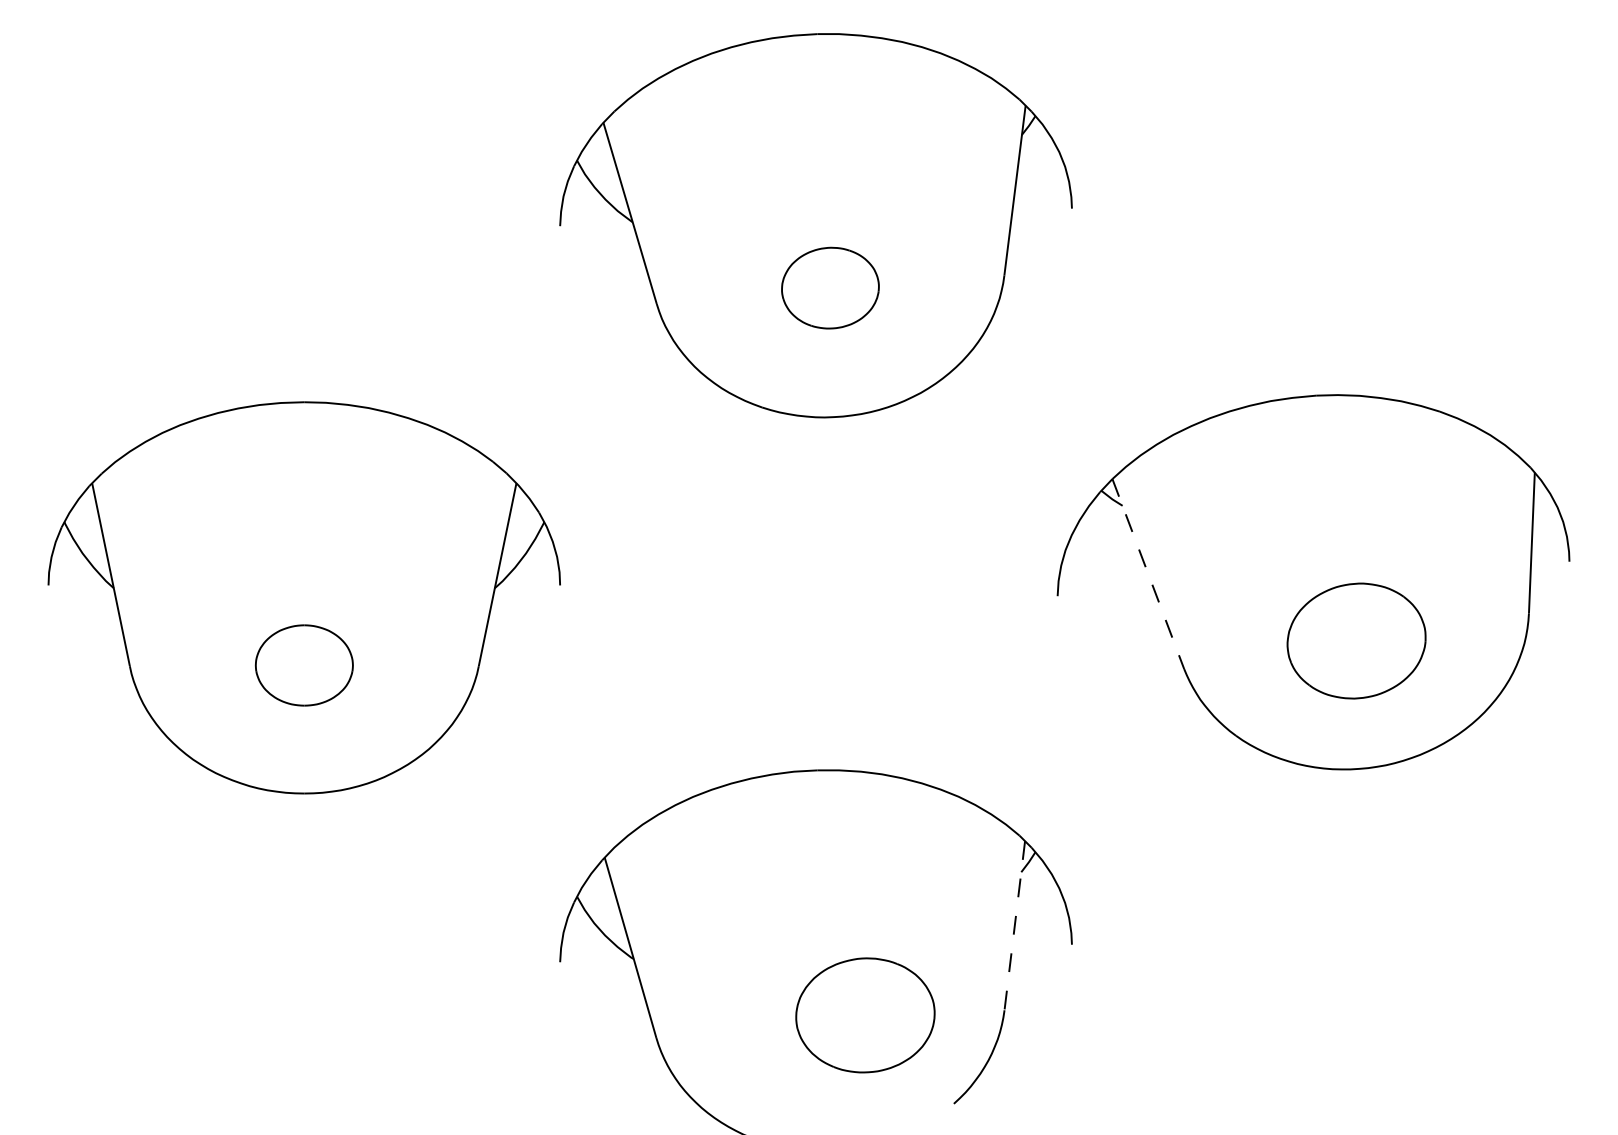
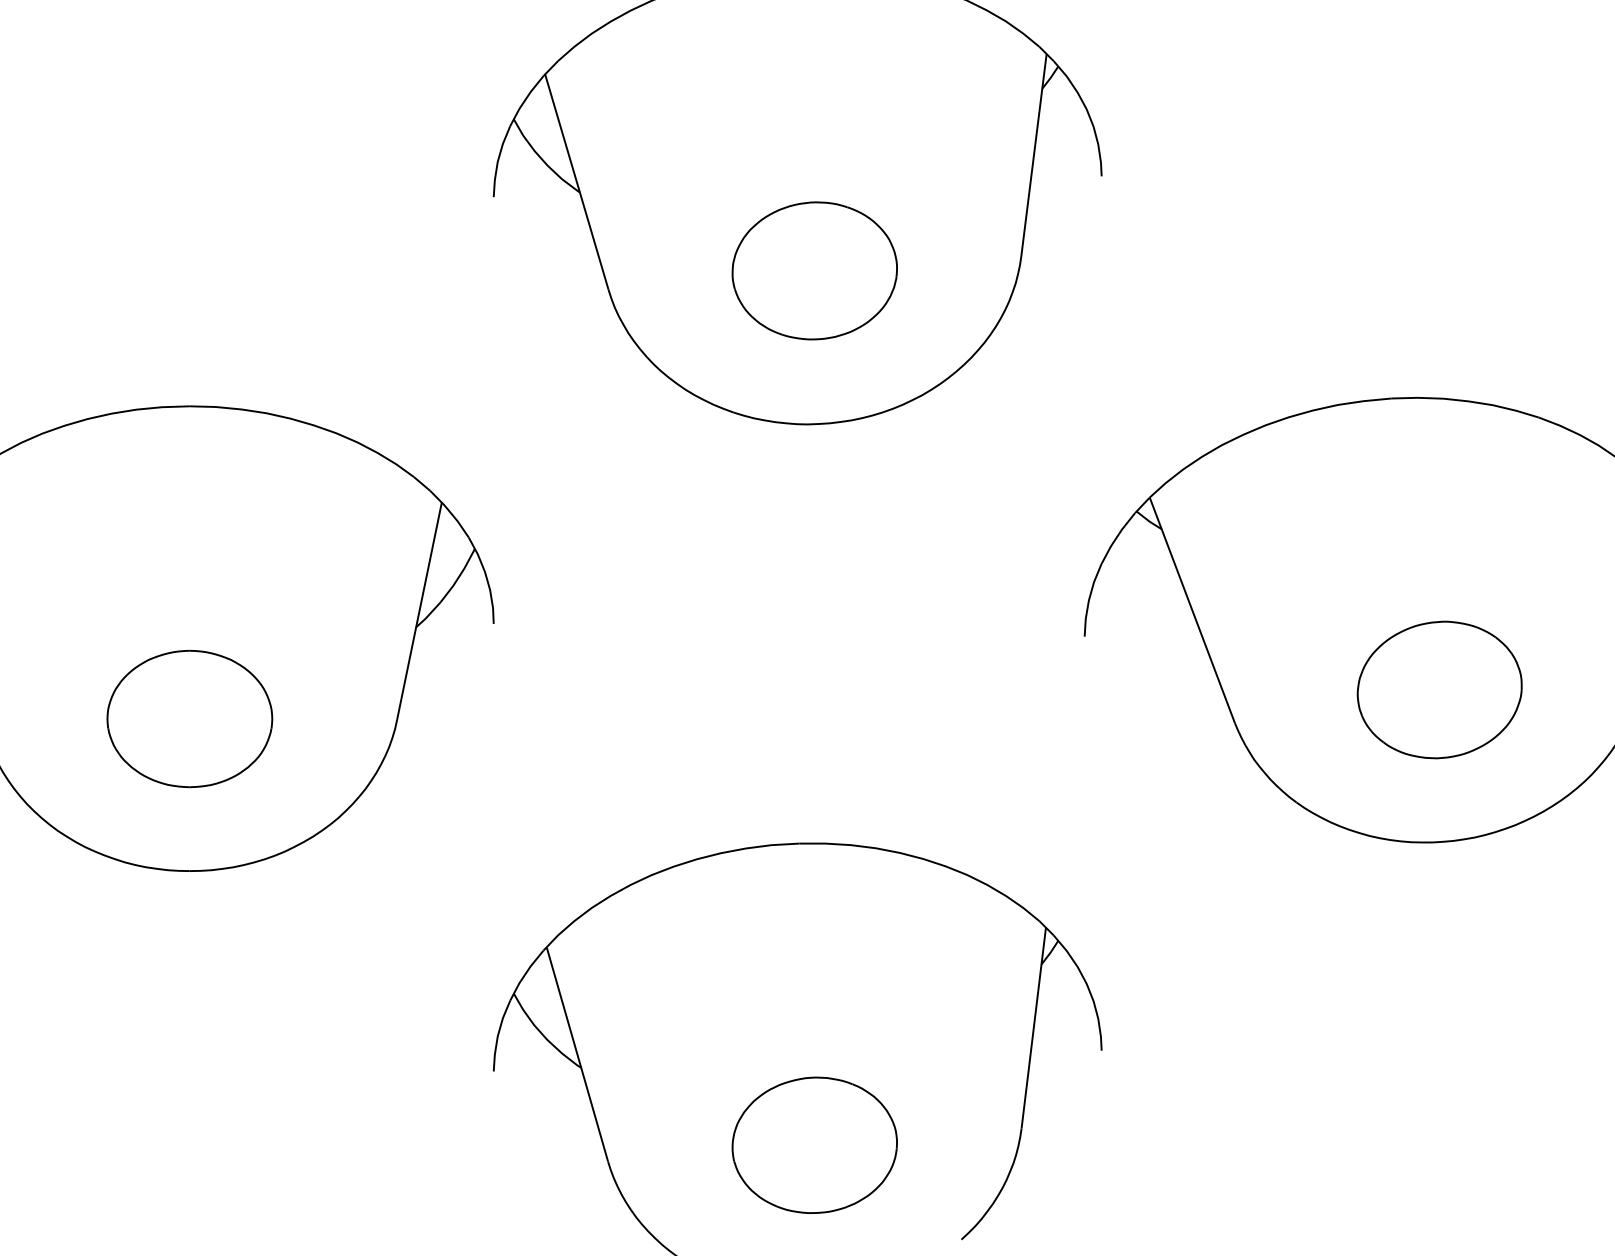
part: (830, 287) -> (814, 270), size x1.43
line: (1148, 574) -> (1192, 610), dashed -> solid
part: (304, 665) -> (190, 719), size x1.43
line: (1014, 926) -> (1033, 1029), dashed -> solid
part: (865, 1015) -> (814, 1145), moved

